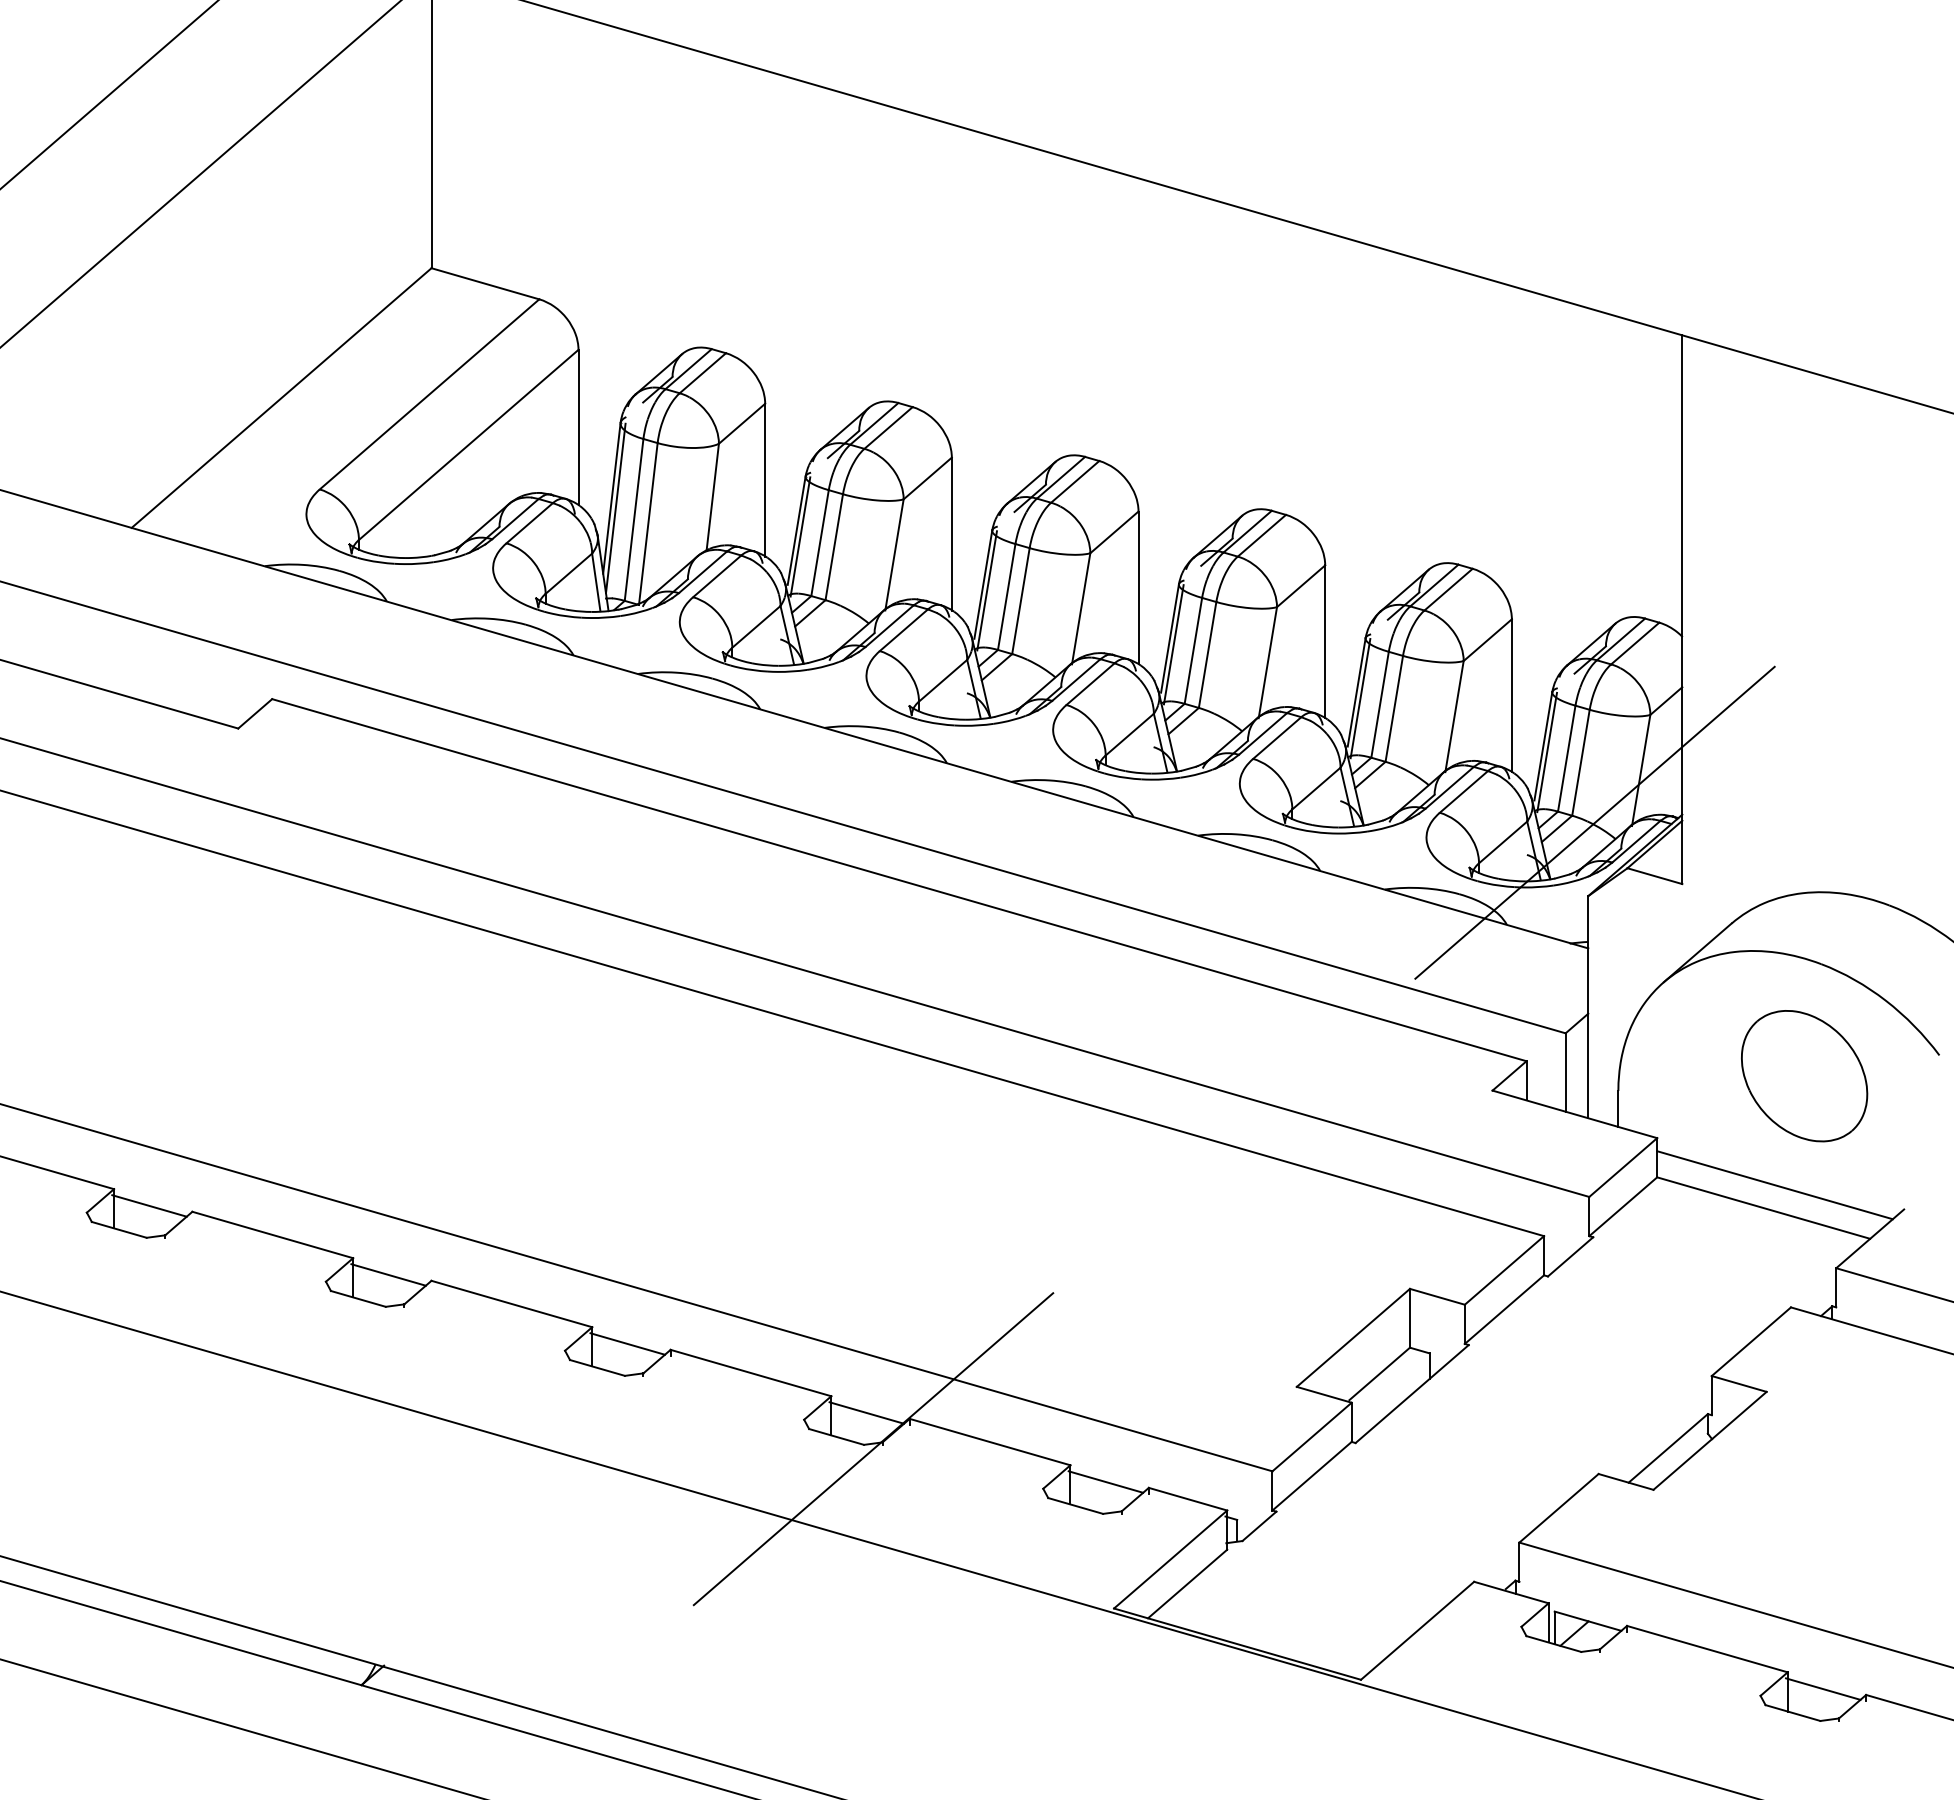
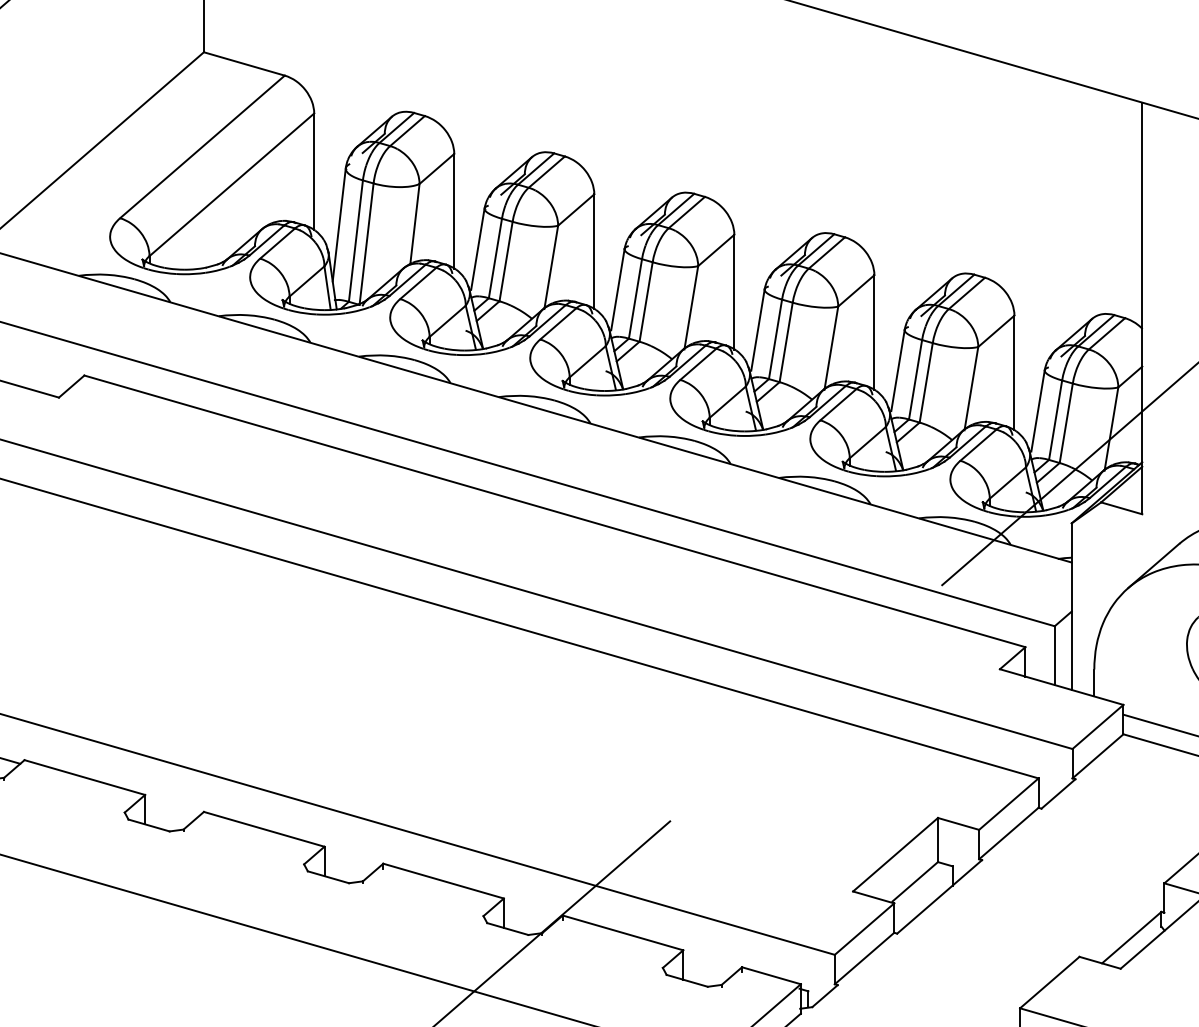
line: (615, 508) -> (341, 232), removed
line: (800, 536) -> (480, 253), removed
line: (986, 590) -> (620, 294), removed
line: (1173, 644) -> (760, 334), removed
line: (1360, 698) -> (900, 375), removed
line: (1546, 752) -> (1040, 415), removed
line: (388, 1274) -> (171, 807), removed
line: (627, 1343) -> (350, 858), removed
line: (866, 1412) -> (530, 910), removed
line: (1105, 1481) -> (709, 962), removed

